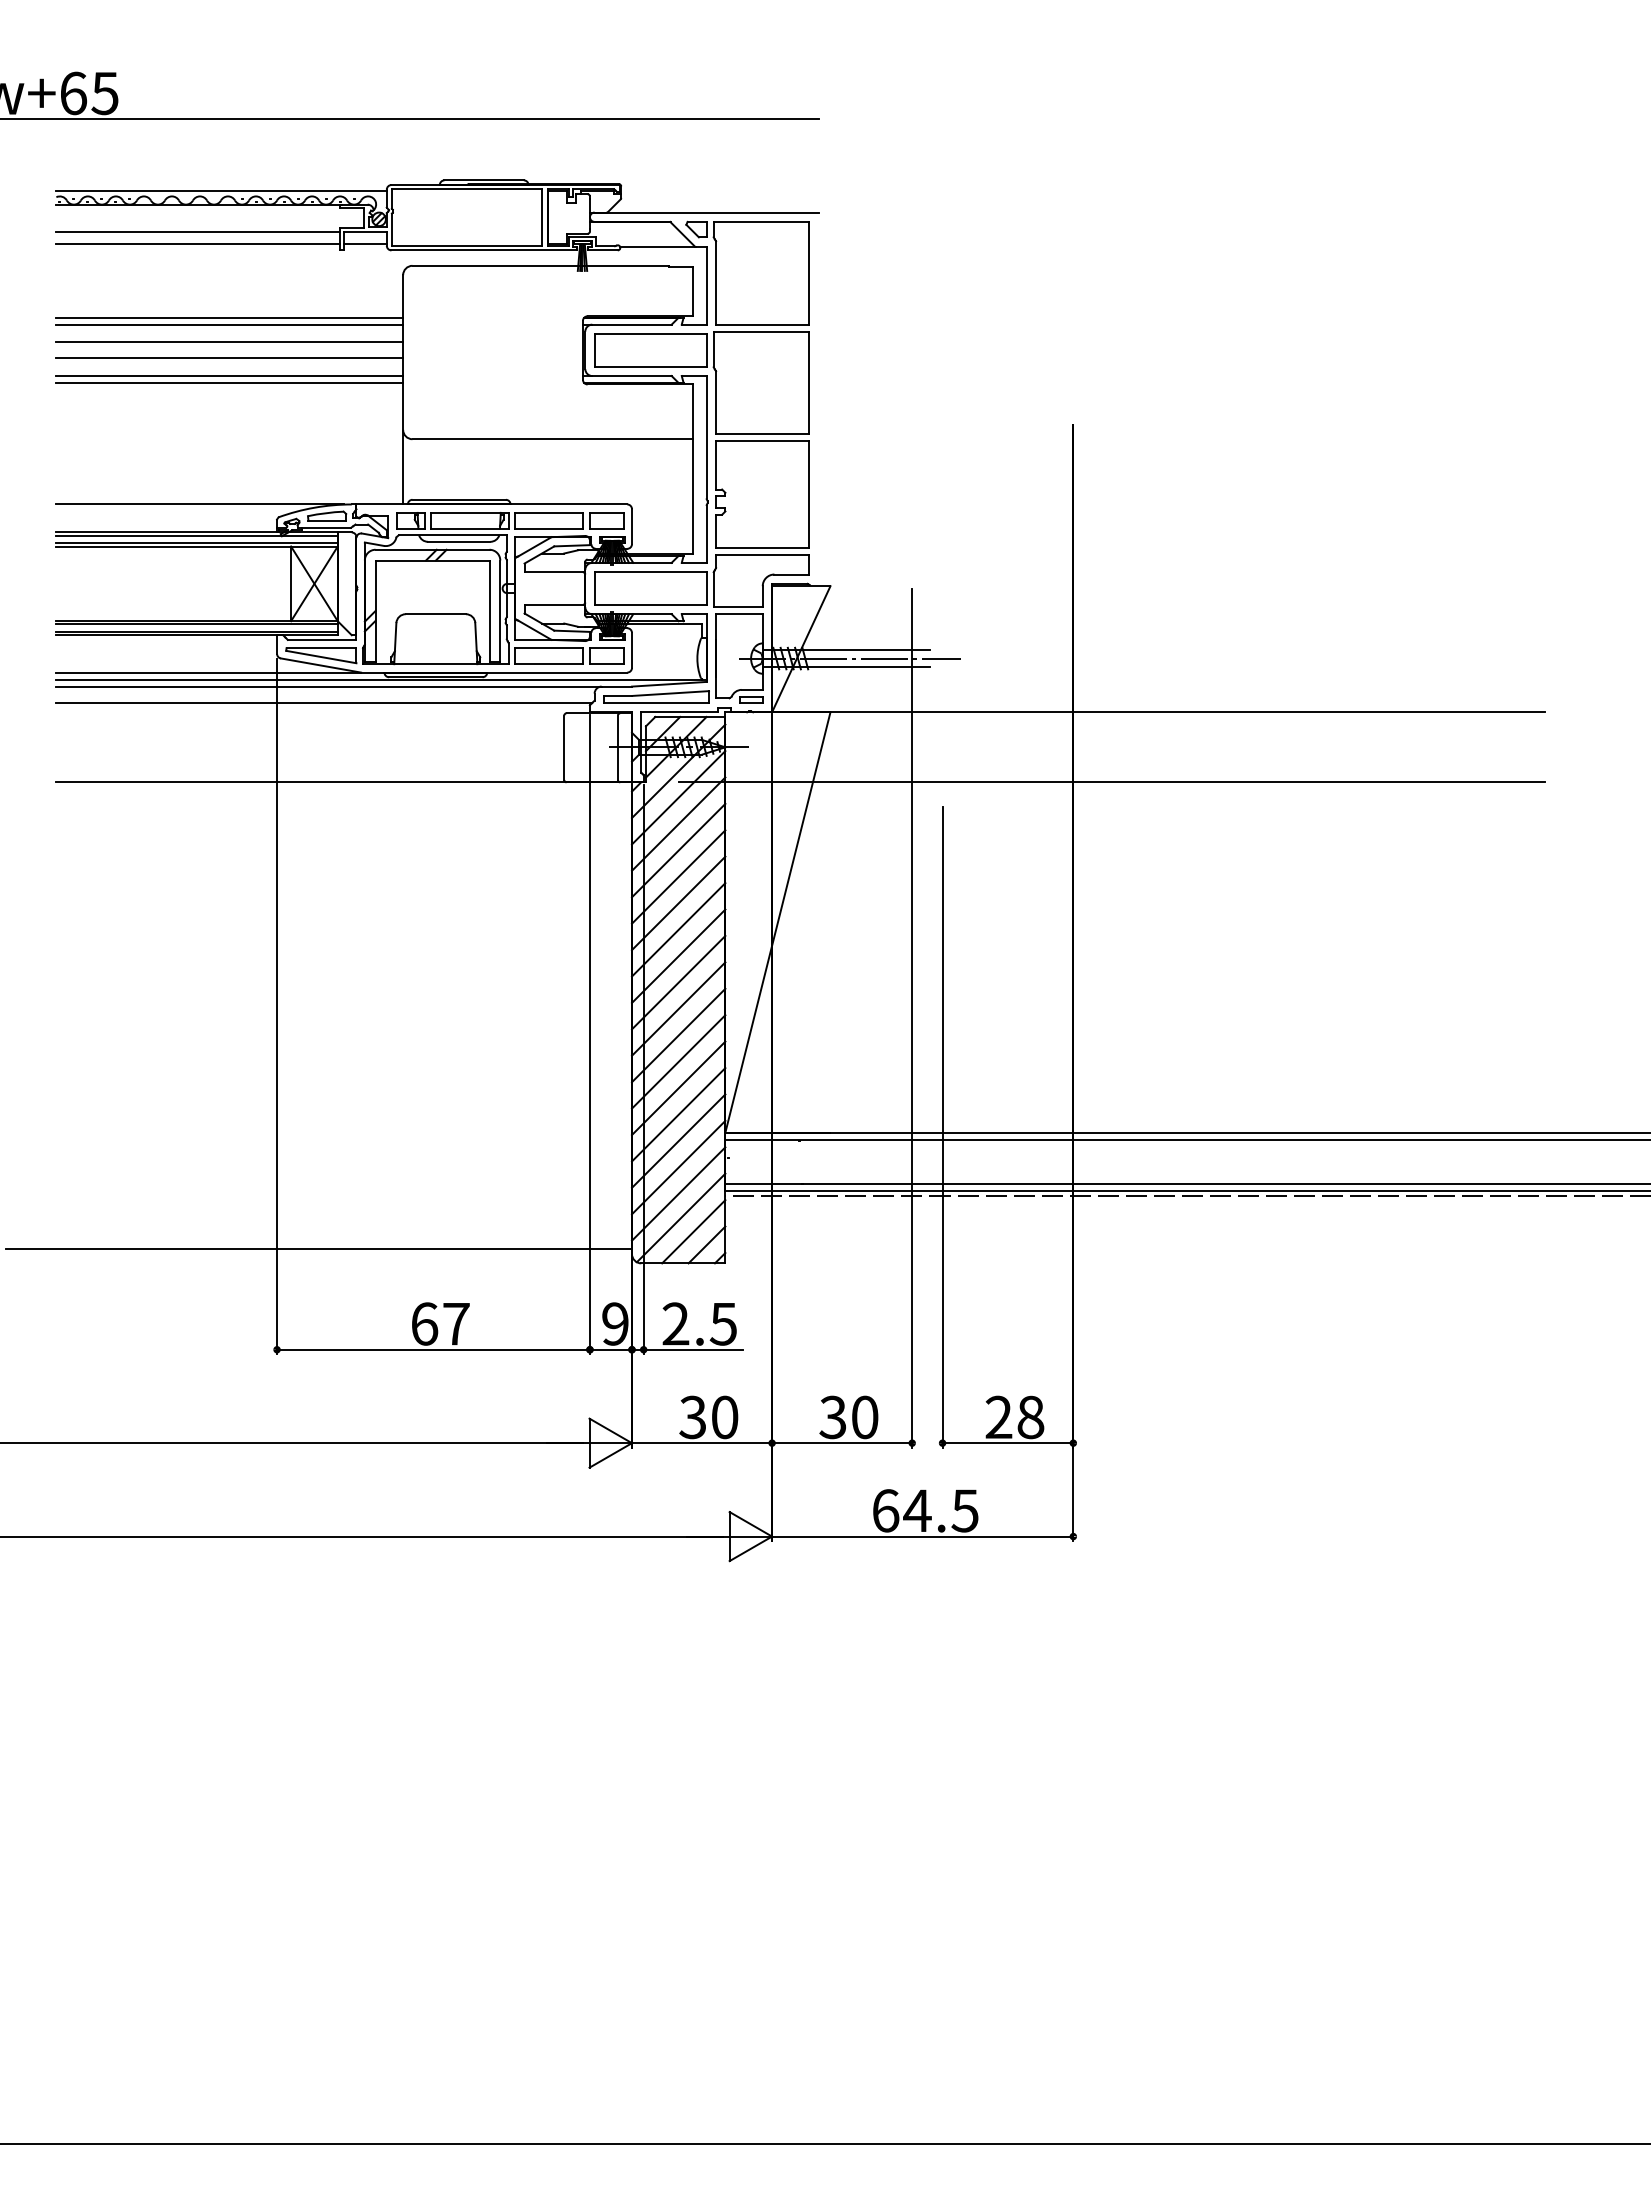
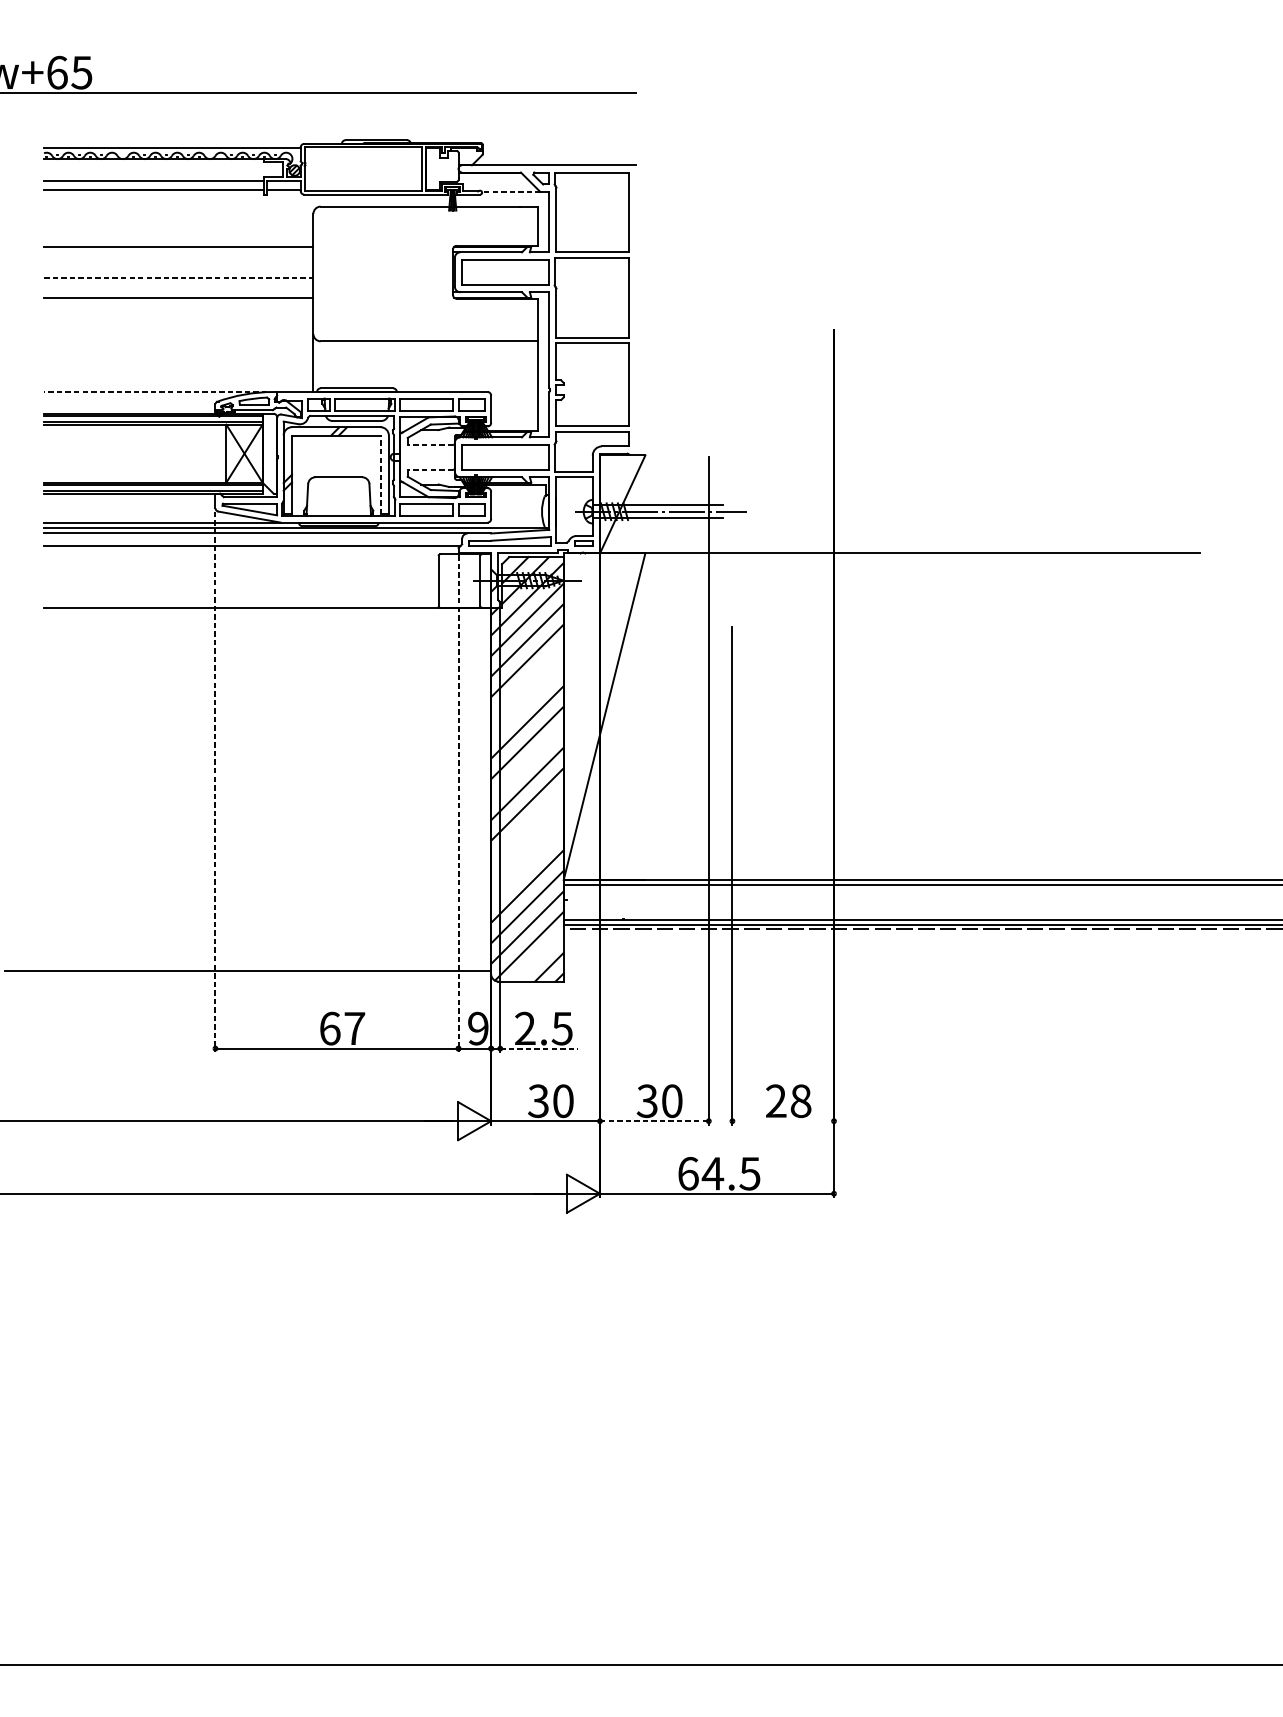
line: (657, 246) -> (510, 191), solid -> dashed
line: (229, 324) -> (178, 252), removed
line: (229, 342) -> (178, 266), removed
line: (230, 358) -> (179, 278), solid -> dashed
line: (229, 376) -> (178, 292), removed
line: (200, 504) -> (155, 392), solid -> dashed
line: (553, 572) -> (430, 444), solid -> dashed
line: (553, 604) -> (430, 469), solid -> dashed
line: (489, 611) -> (380, 475), solid -> dashed
line: (1111, 782) -> (863, 607), removed
line: (678, 876) -> (527, 681), removed
line: (678, 903) -> (527, 701), removed
line: (678, 982) -> (527, 763), removed
line: (277, 1006) -> (215, 781), solid -> dashed
line: (589, 1034) -> (458, 803), solid -> dashed
line: (678, 1061) -> (527, 824), removed
line: (678, 1088) -> (527, 845), removed
line: (678, 1114) -> (527, 865), removed
line: (693, 1231) -> (538, 956), removed
line: (693, 1349) -> (538, 1048), solid -> dashed
line: (842, 1443) -> (654, 1121), solid -> dashed
line: (1007, 1443) -> (782, 1121), removed

